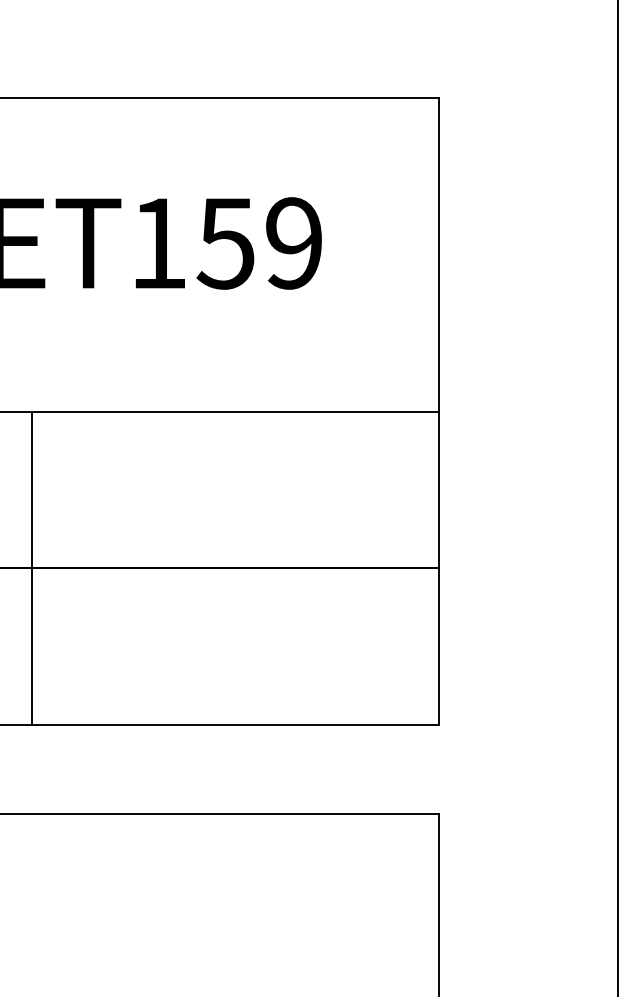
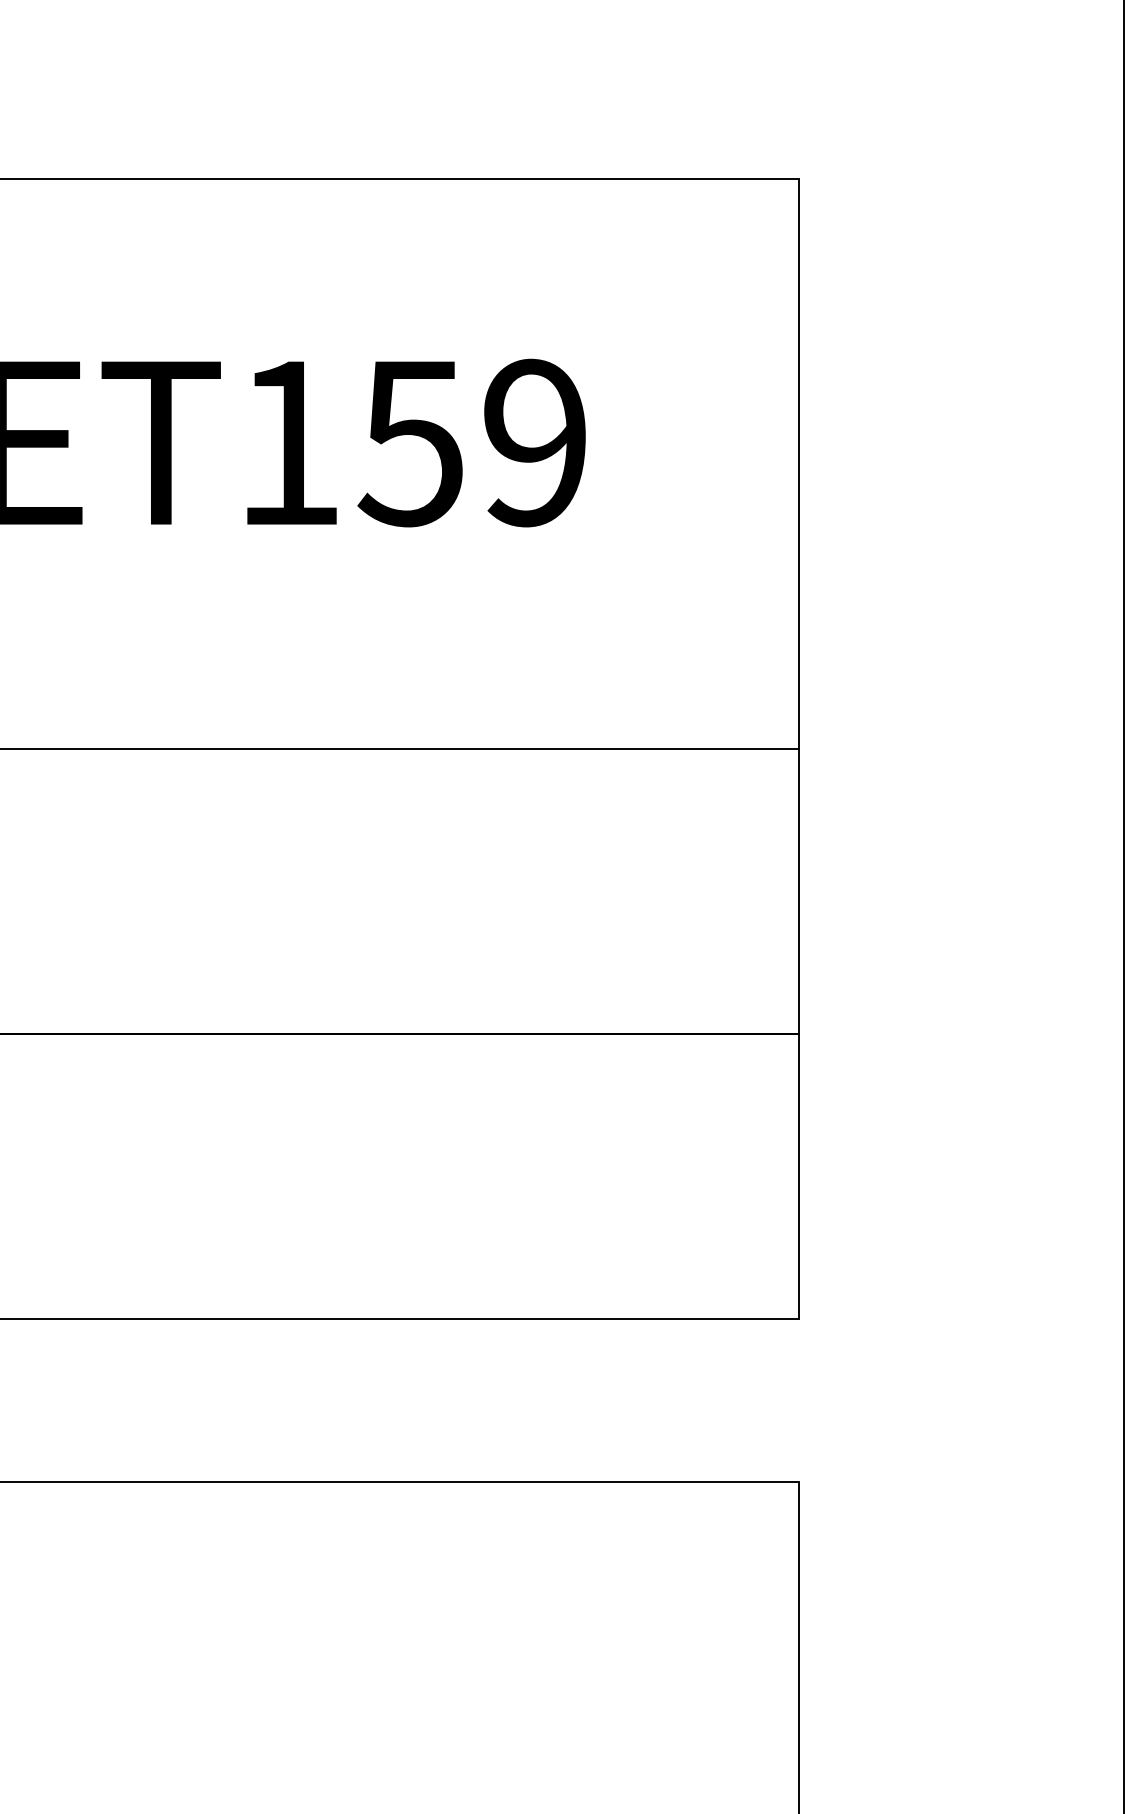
line: (31, 567) -> (57, 1032), removed

